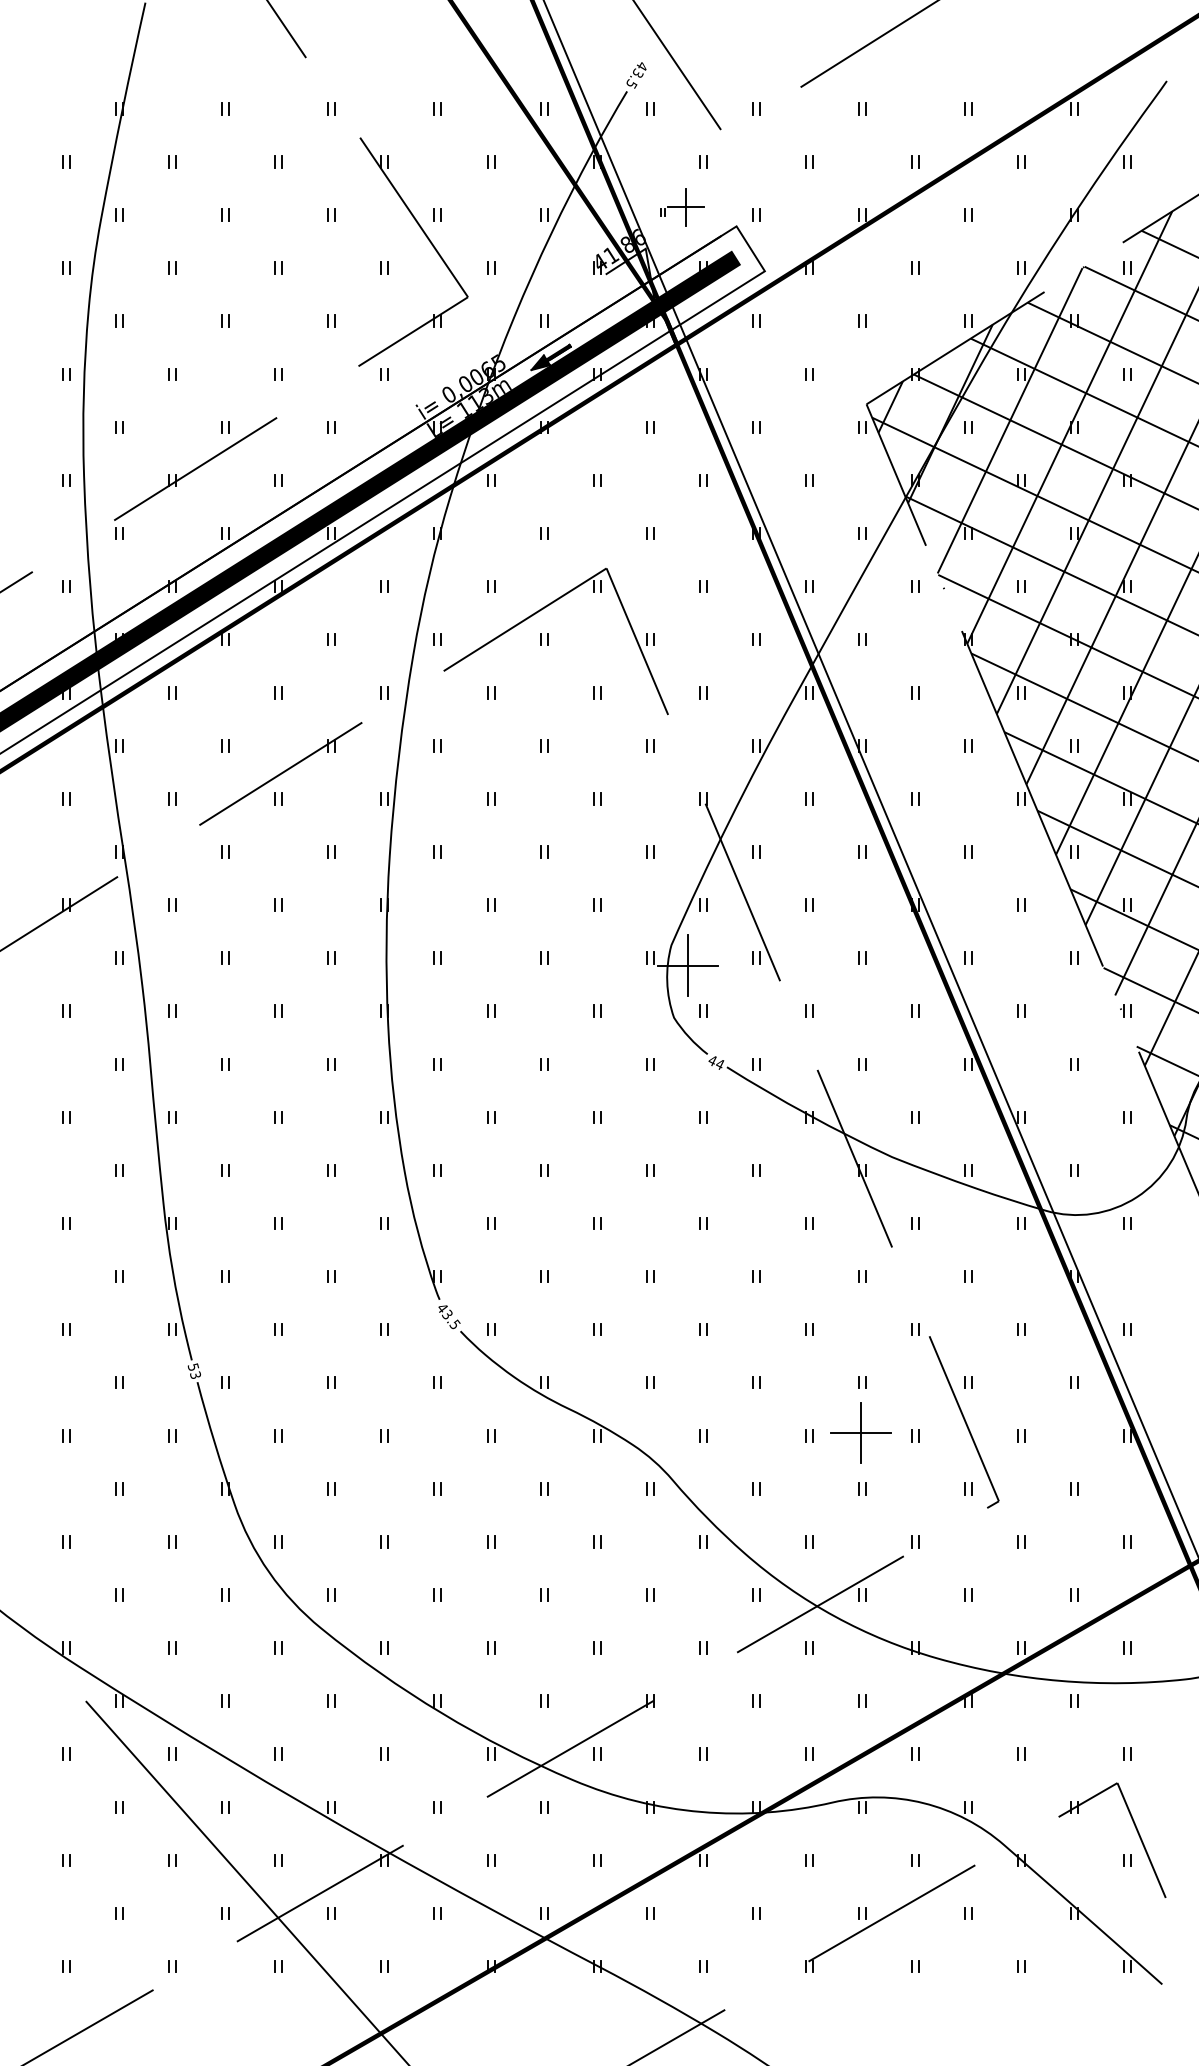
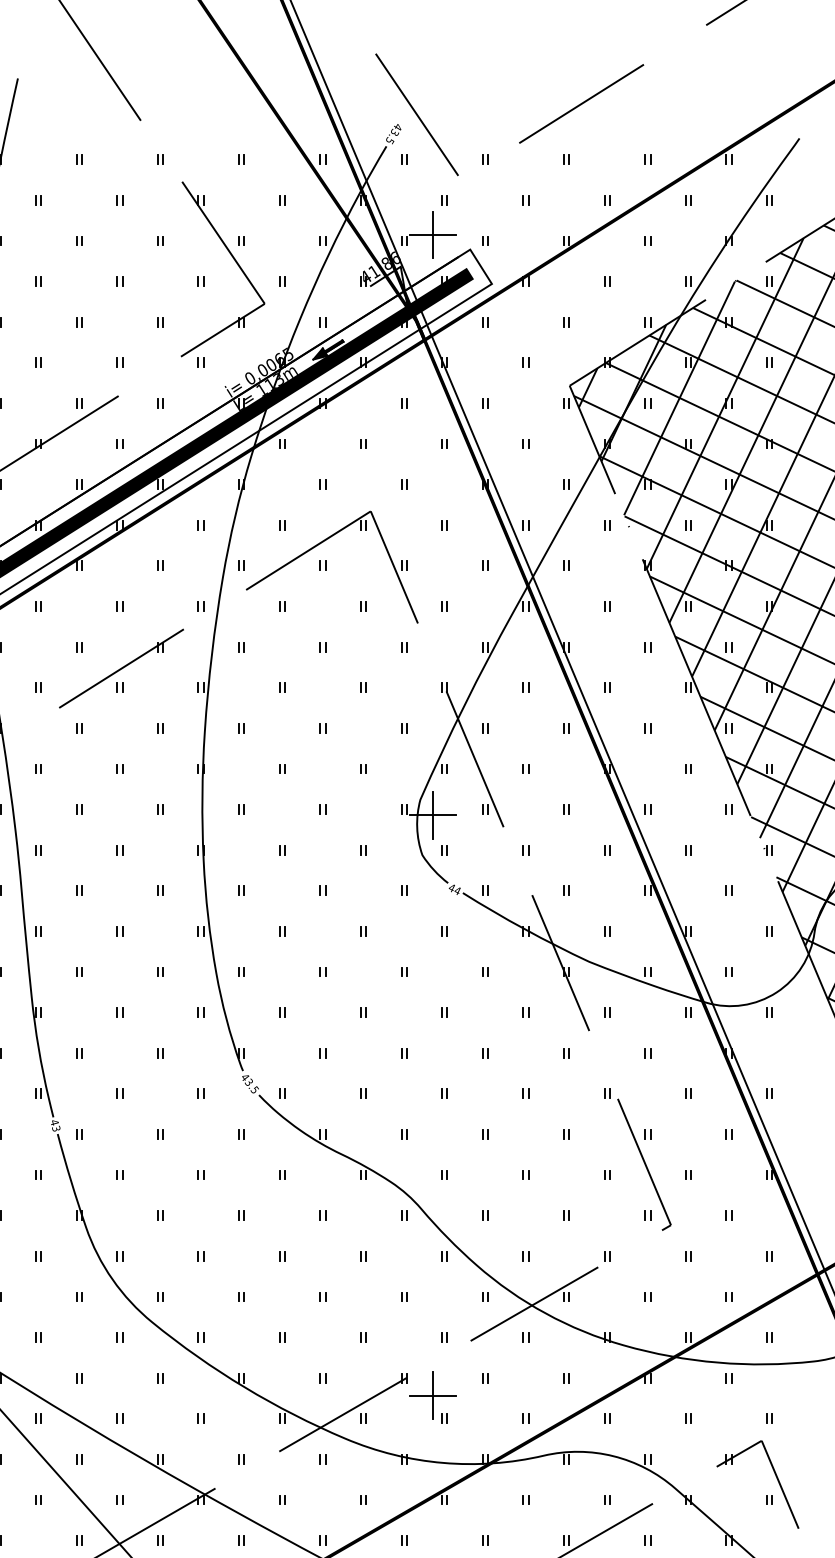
part: (682, 207) -> (428, 235), size x1.67
text: (192, 1367) -> (53, 1122), 53 -> 43
part: (860, 1432) -> (432, 1395), moved

